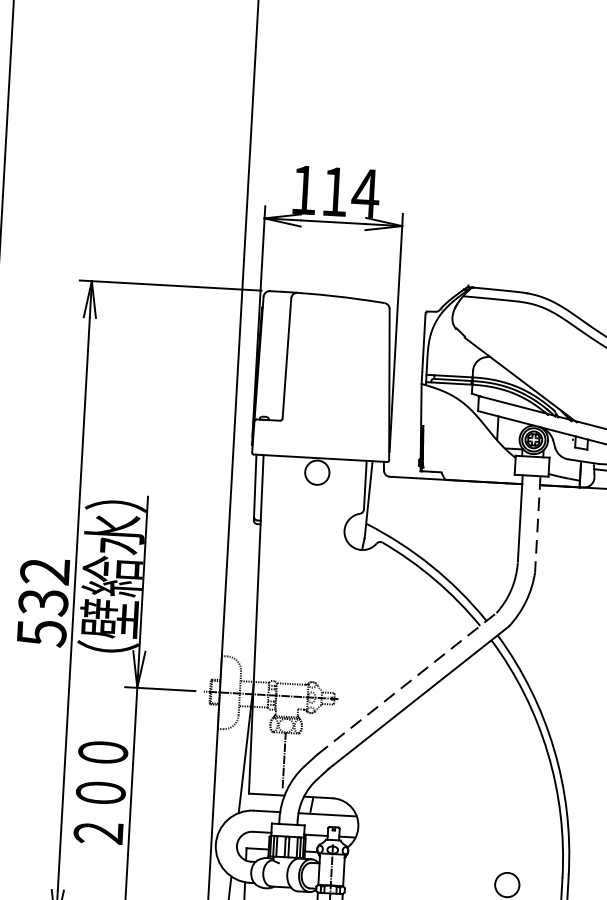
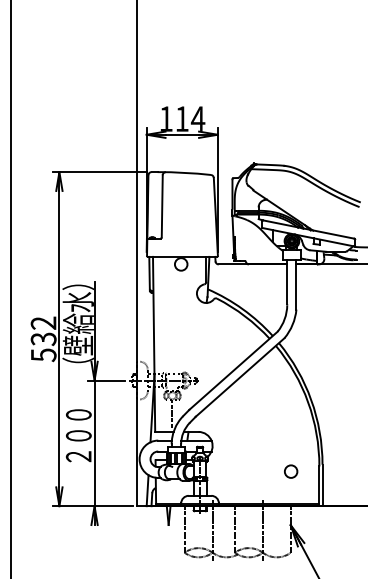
line: (537, 523) -> (296, 284), dashed -> solid
line: (406, 683) -> (233, 370), dashed -> solid

